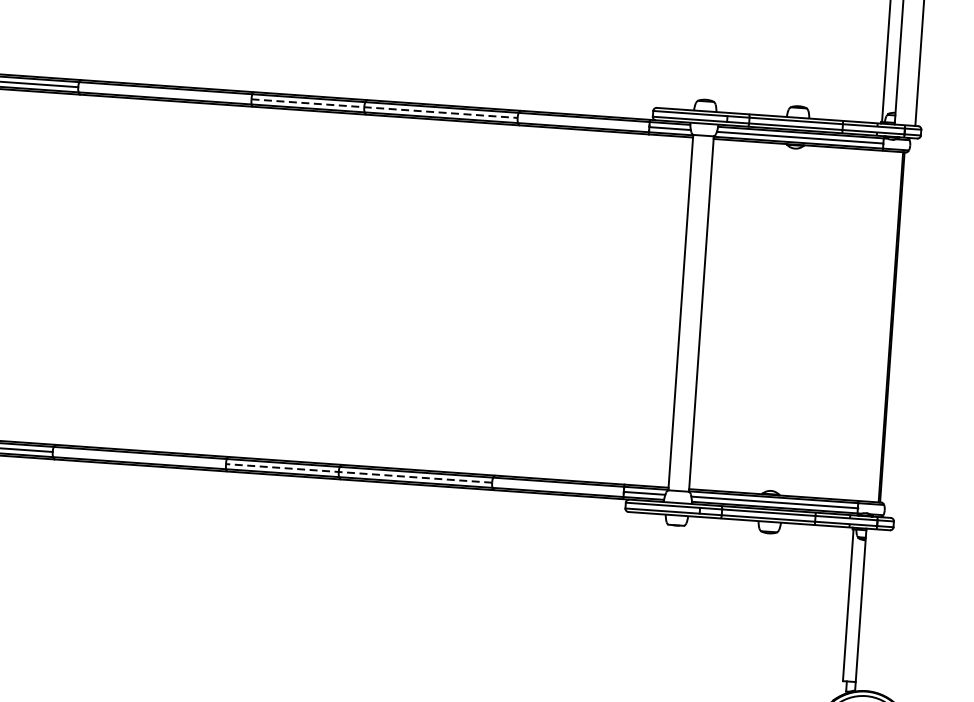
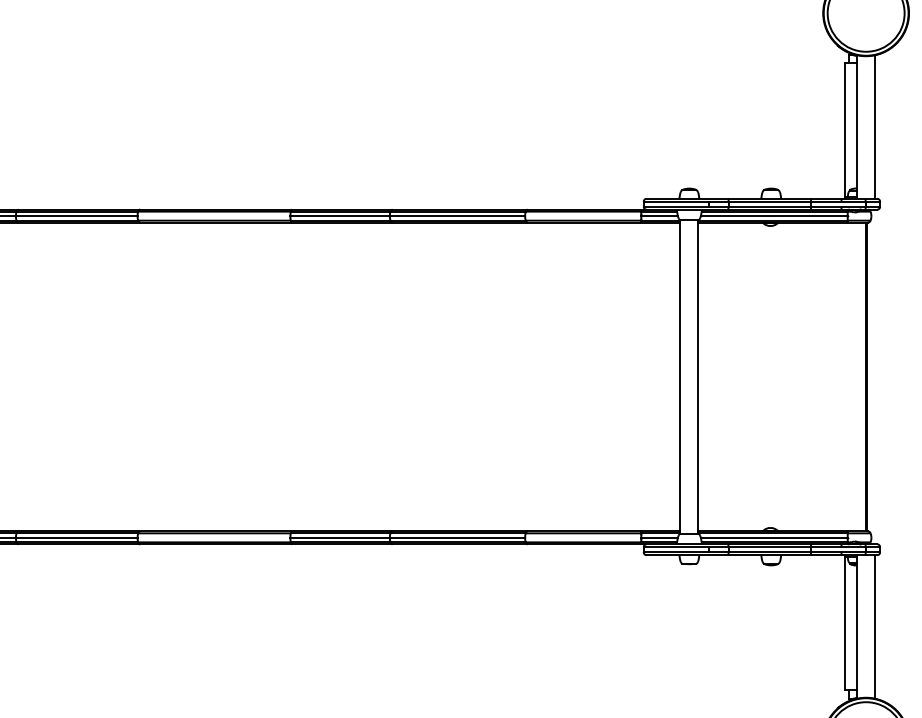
line: (385, 109) -> (408, 216), dashed -> solid
line: (358, 472) -> (407, 537), dashed -> solid
line: (881, 610) -> (874, 626), added

